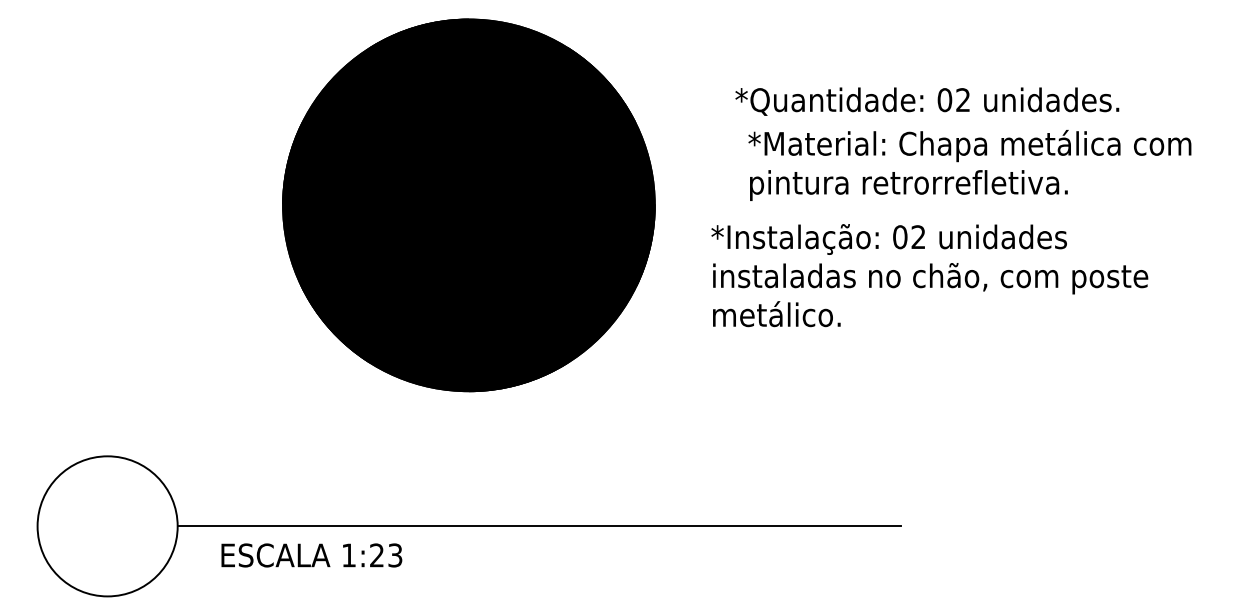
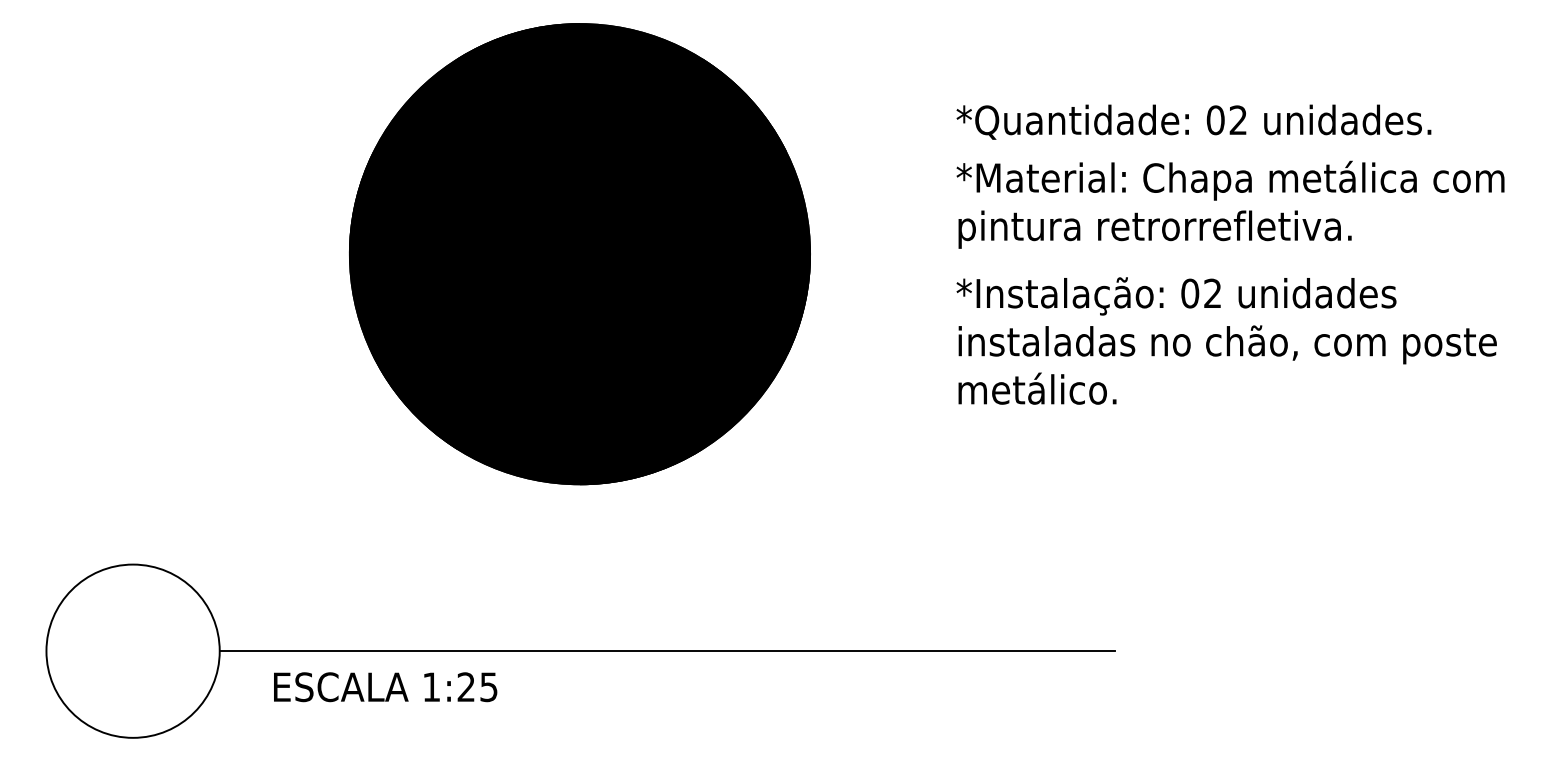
text: (927, 101) -> (1194, 121), moved
text: (969, 165) -> (1230, 204), moved
text: (929, 275) -> (1226, 340), moved
text: (395, 554) -> (489, 686), 1:23 -> 1:25

